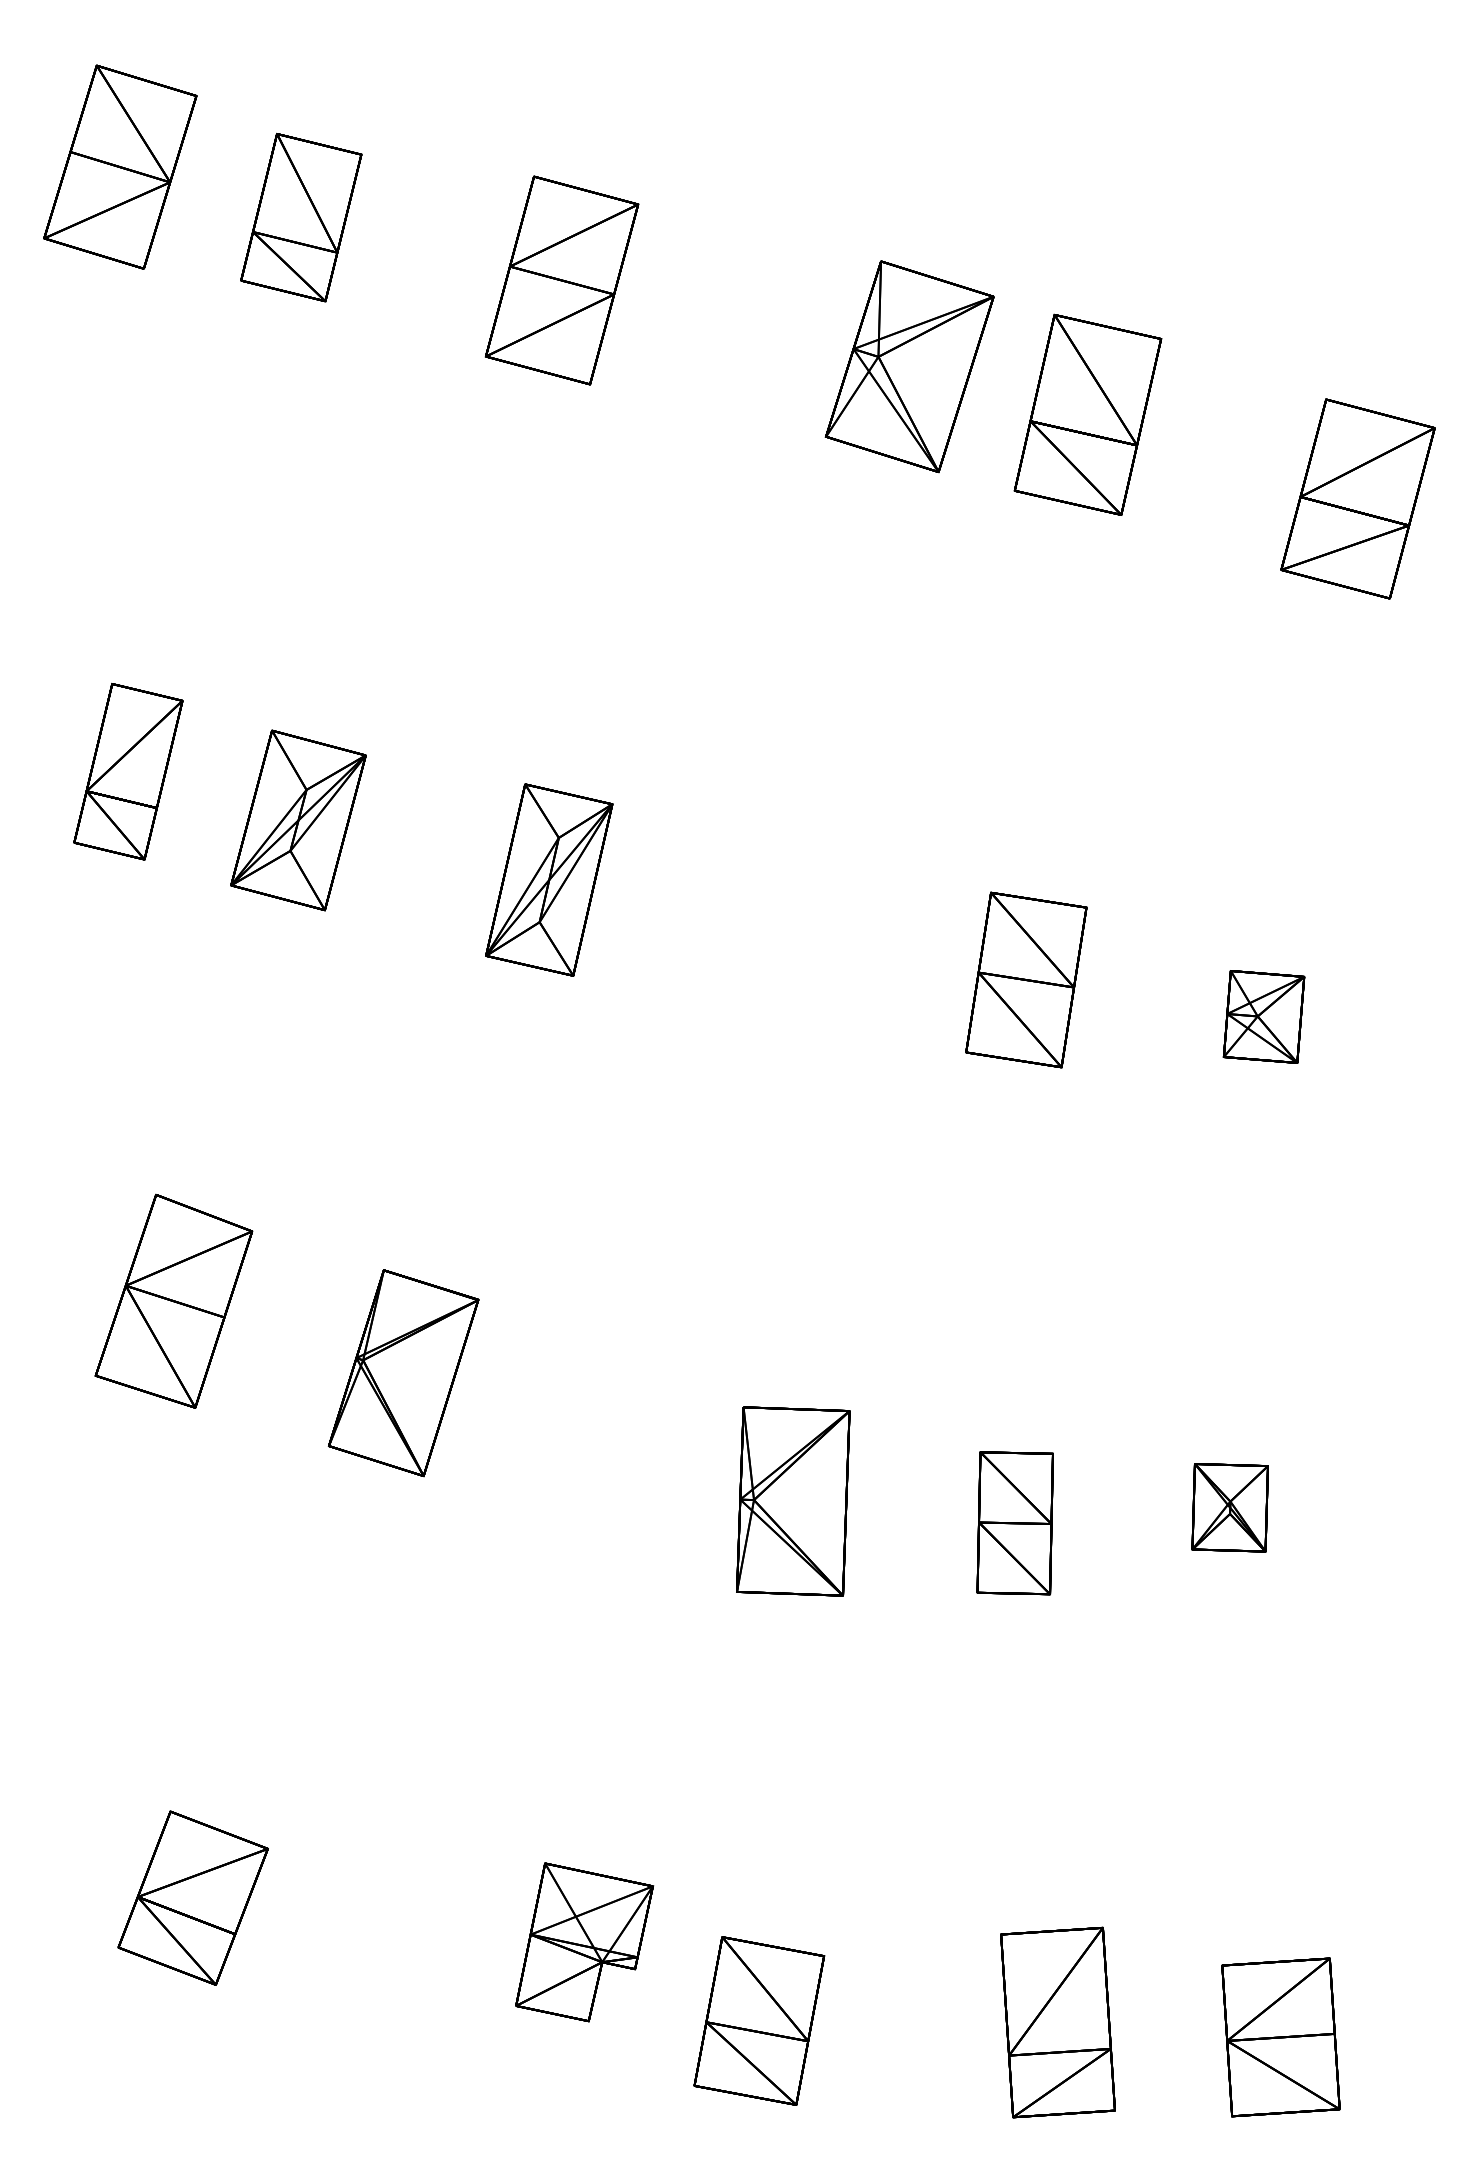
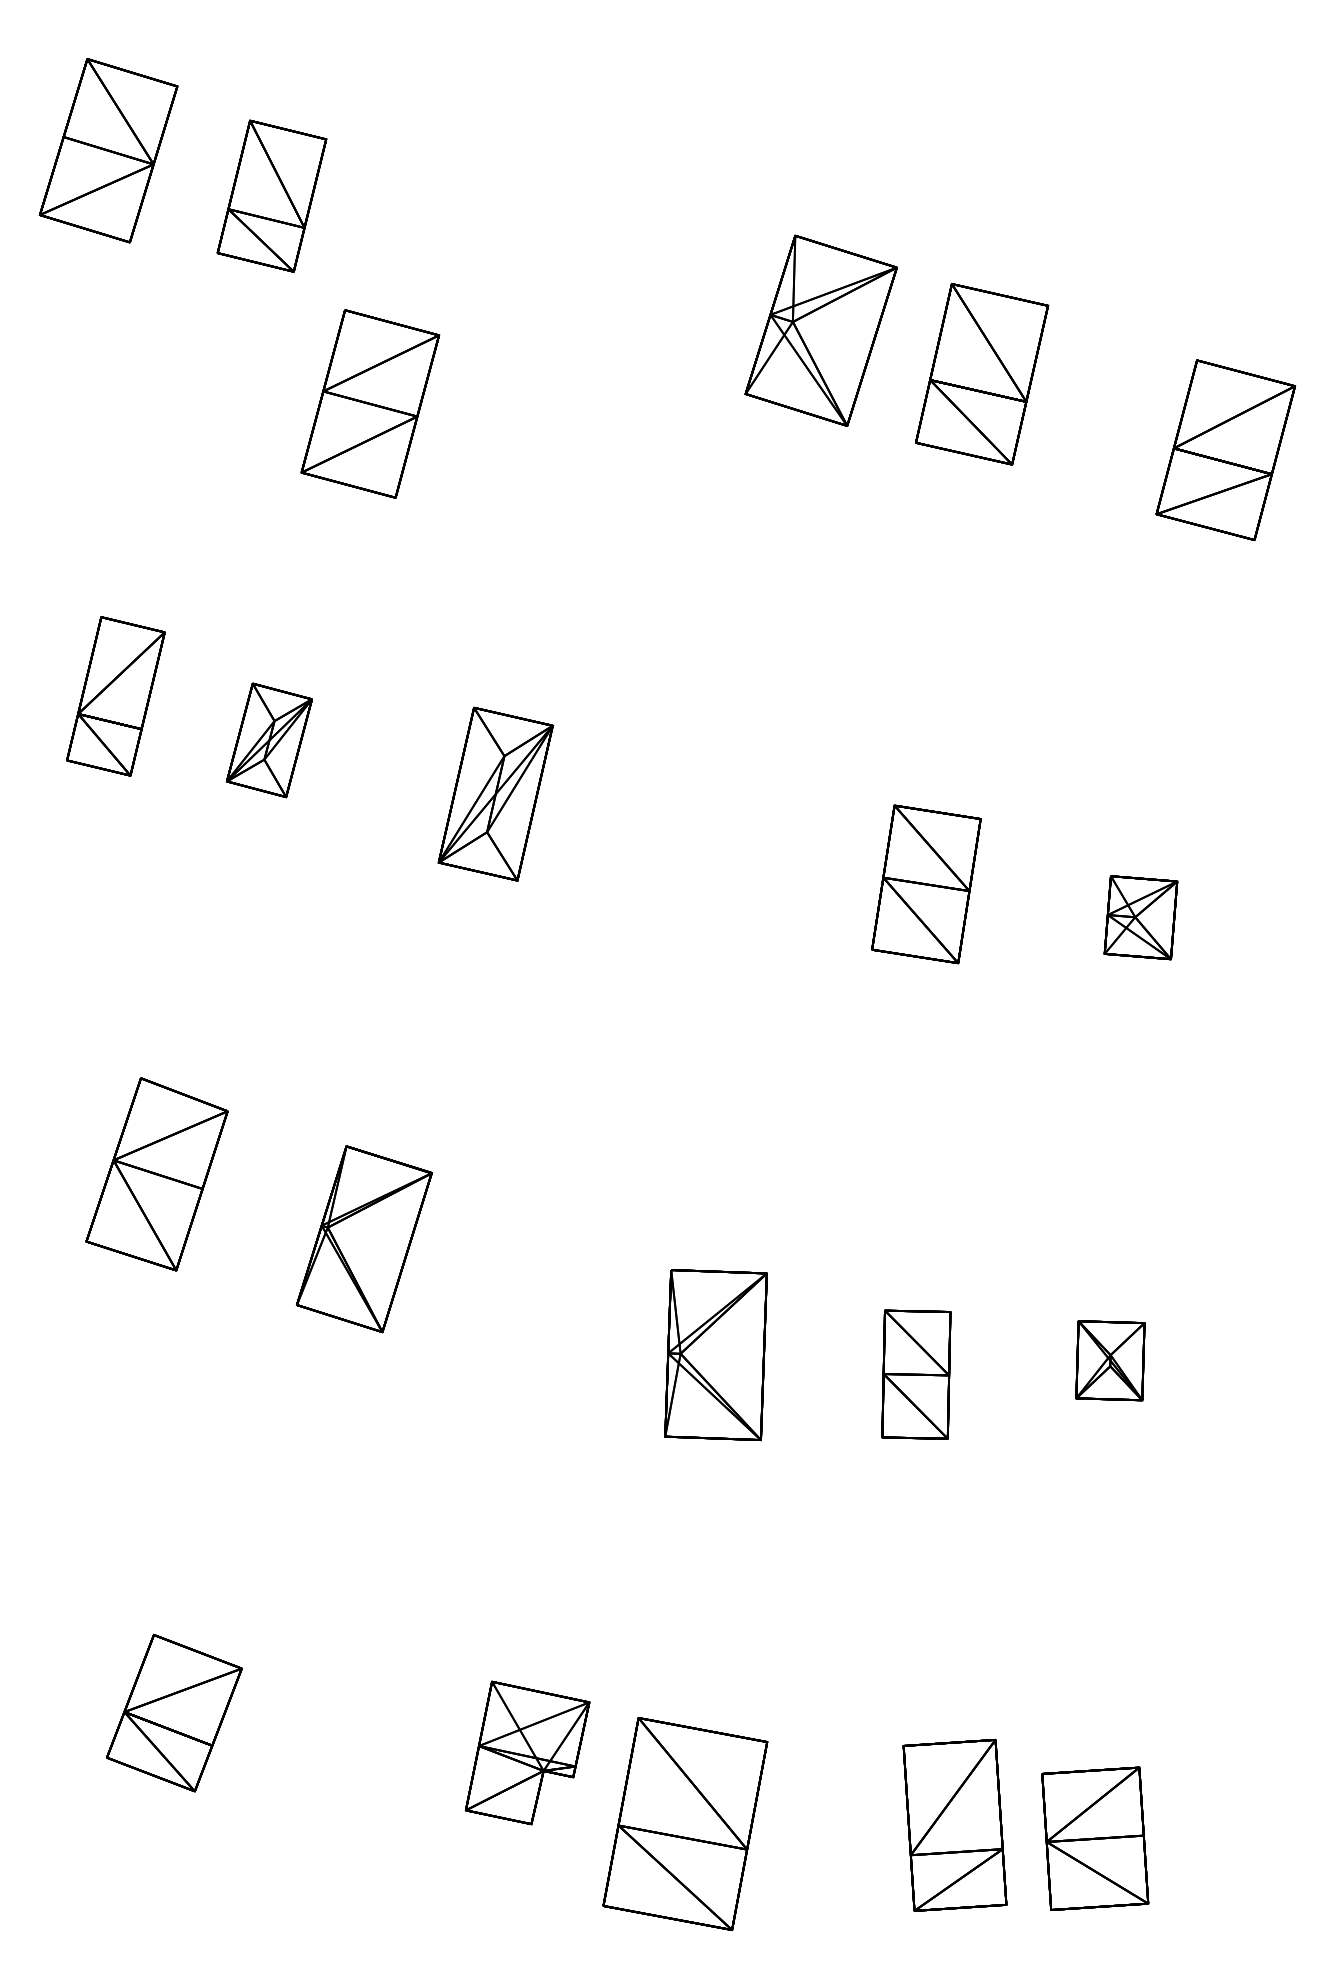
part: (562, 279) -> (370, 403), moved
part: (298, 820) -> (269, 740), size x0.7
part: (759, 2020) -> (685, 1823), size x1.4
part: (1281, 2037) -> (1095, 1838), moved

